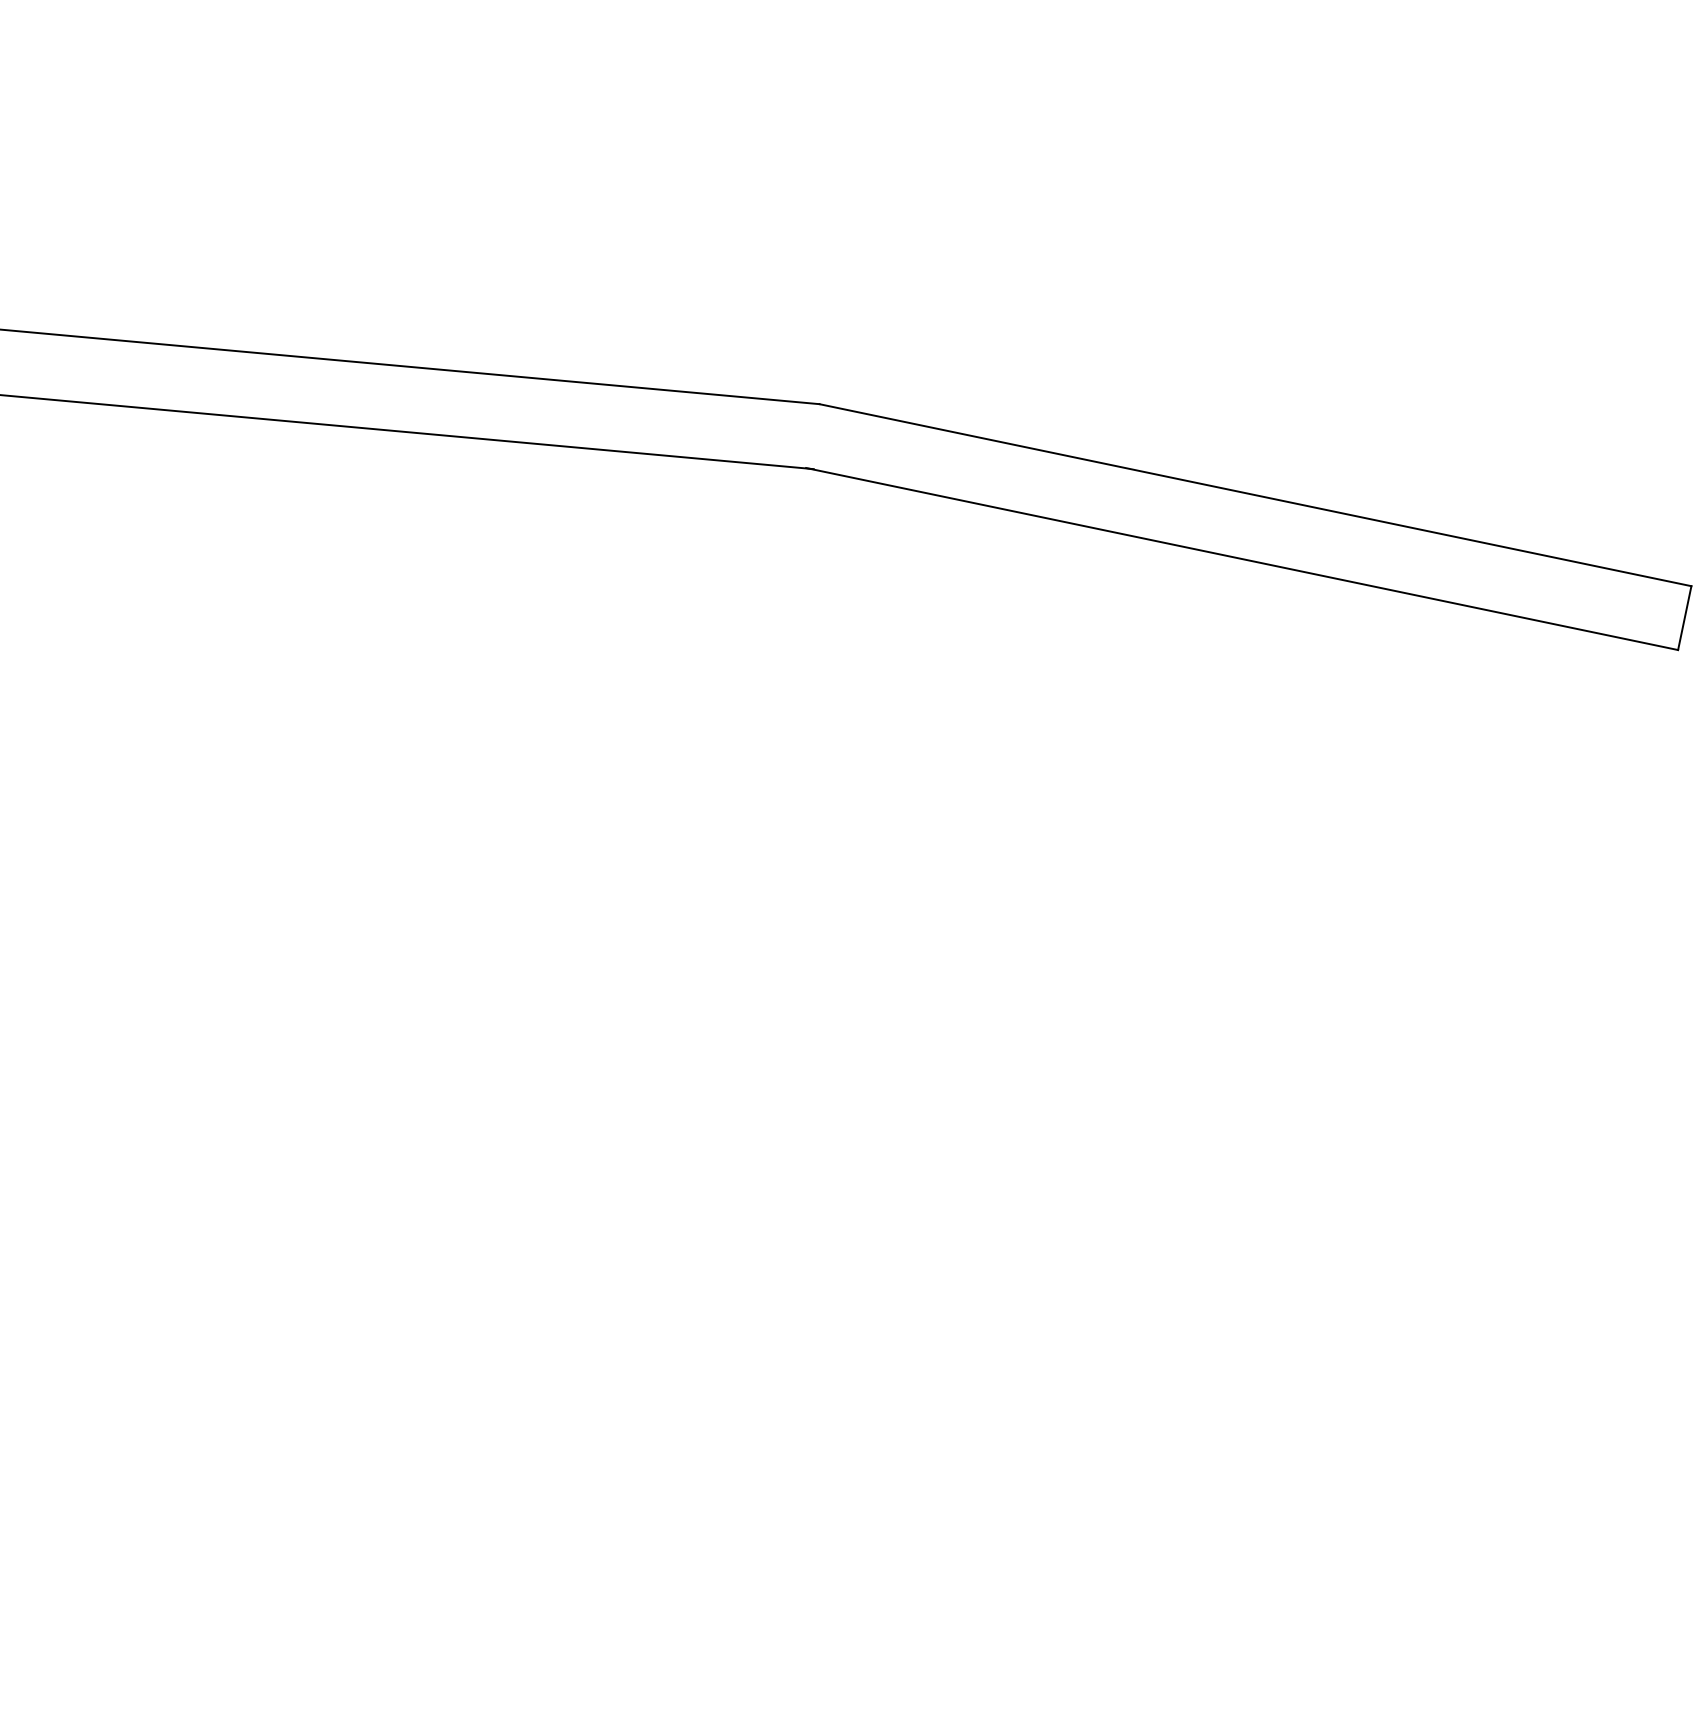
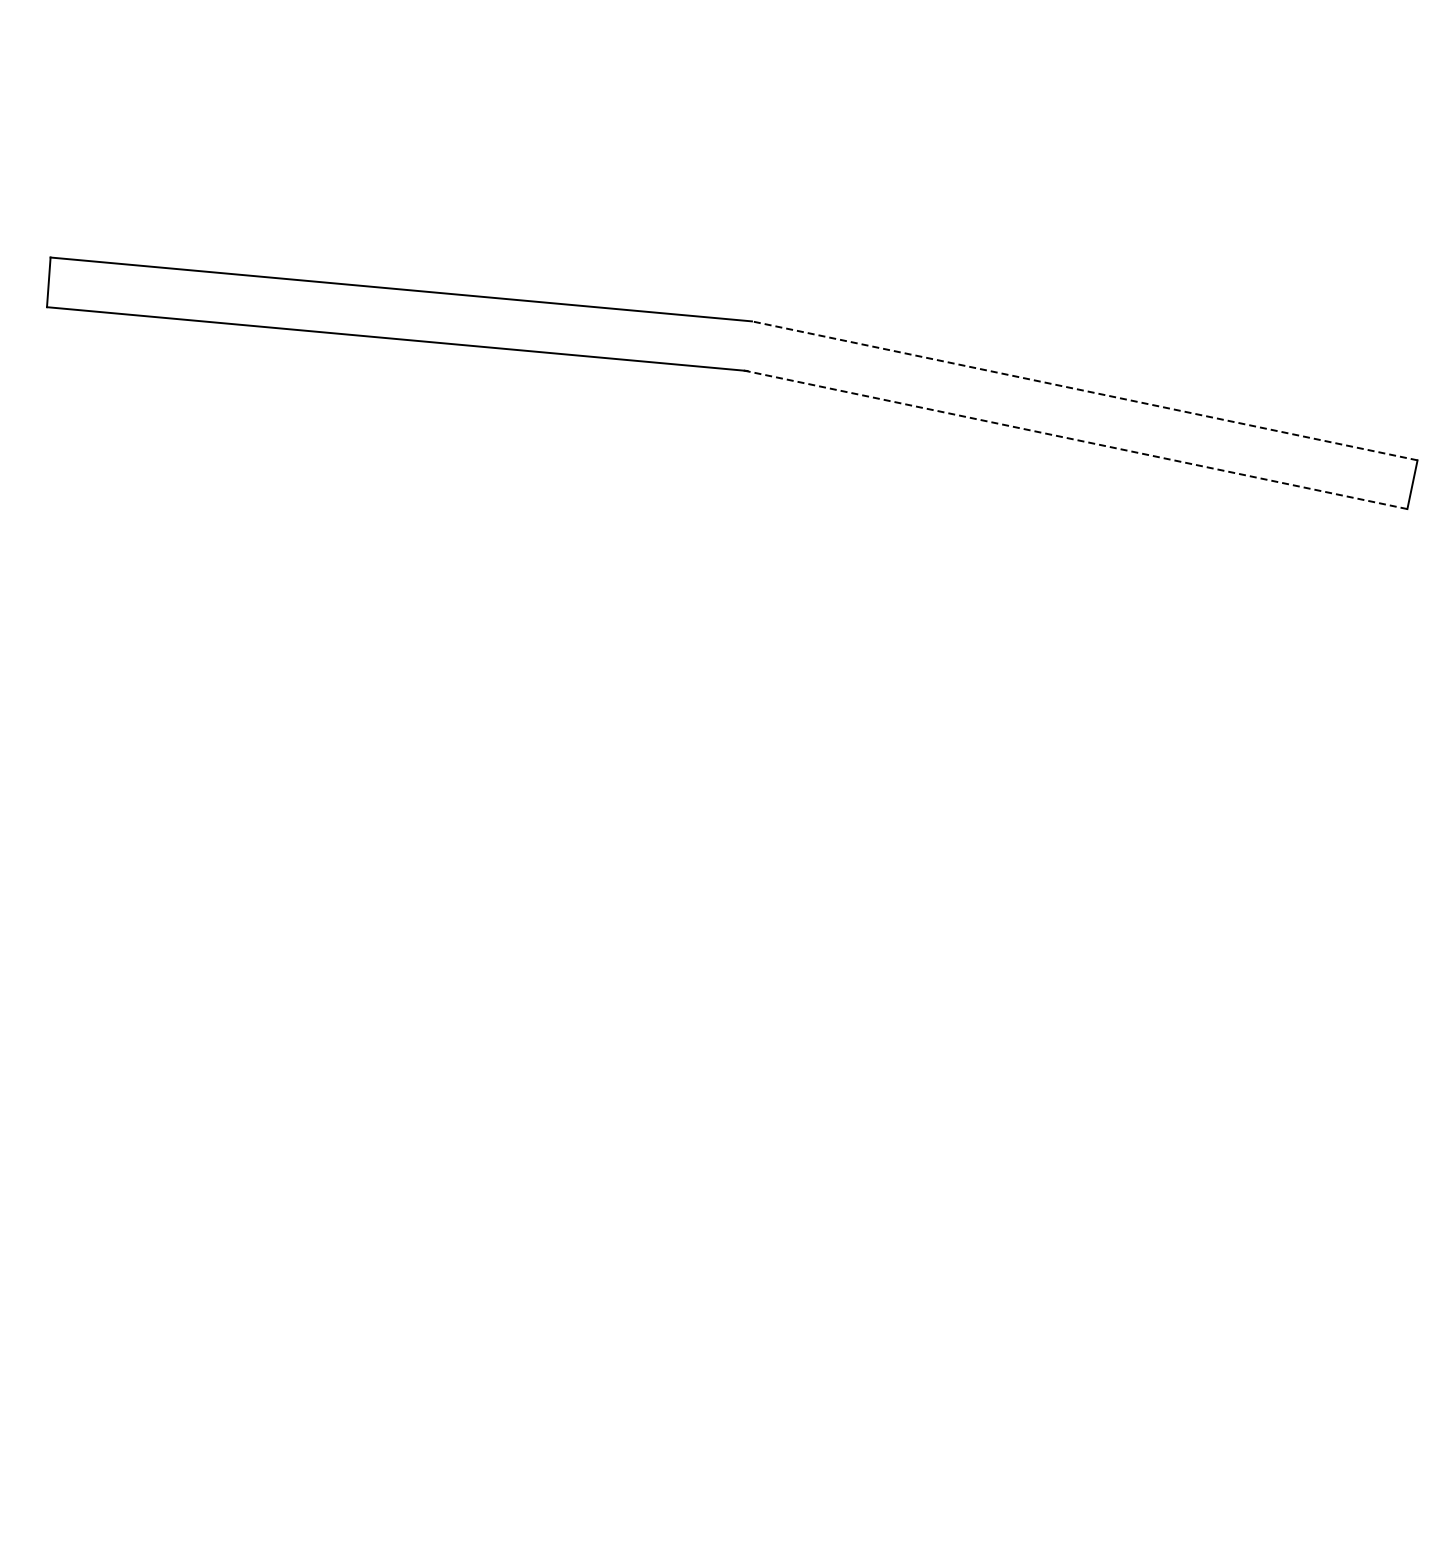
line: (1255, 494) -> (1084, 390), solid -> dashed
line: (1242, 558) -> (1074, 439), solid -> dashed

